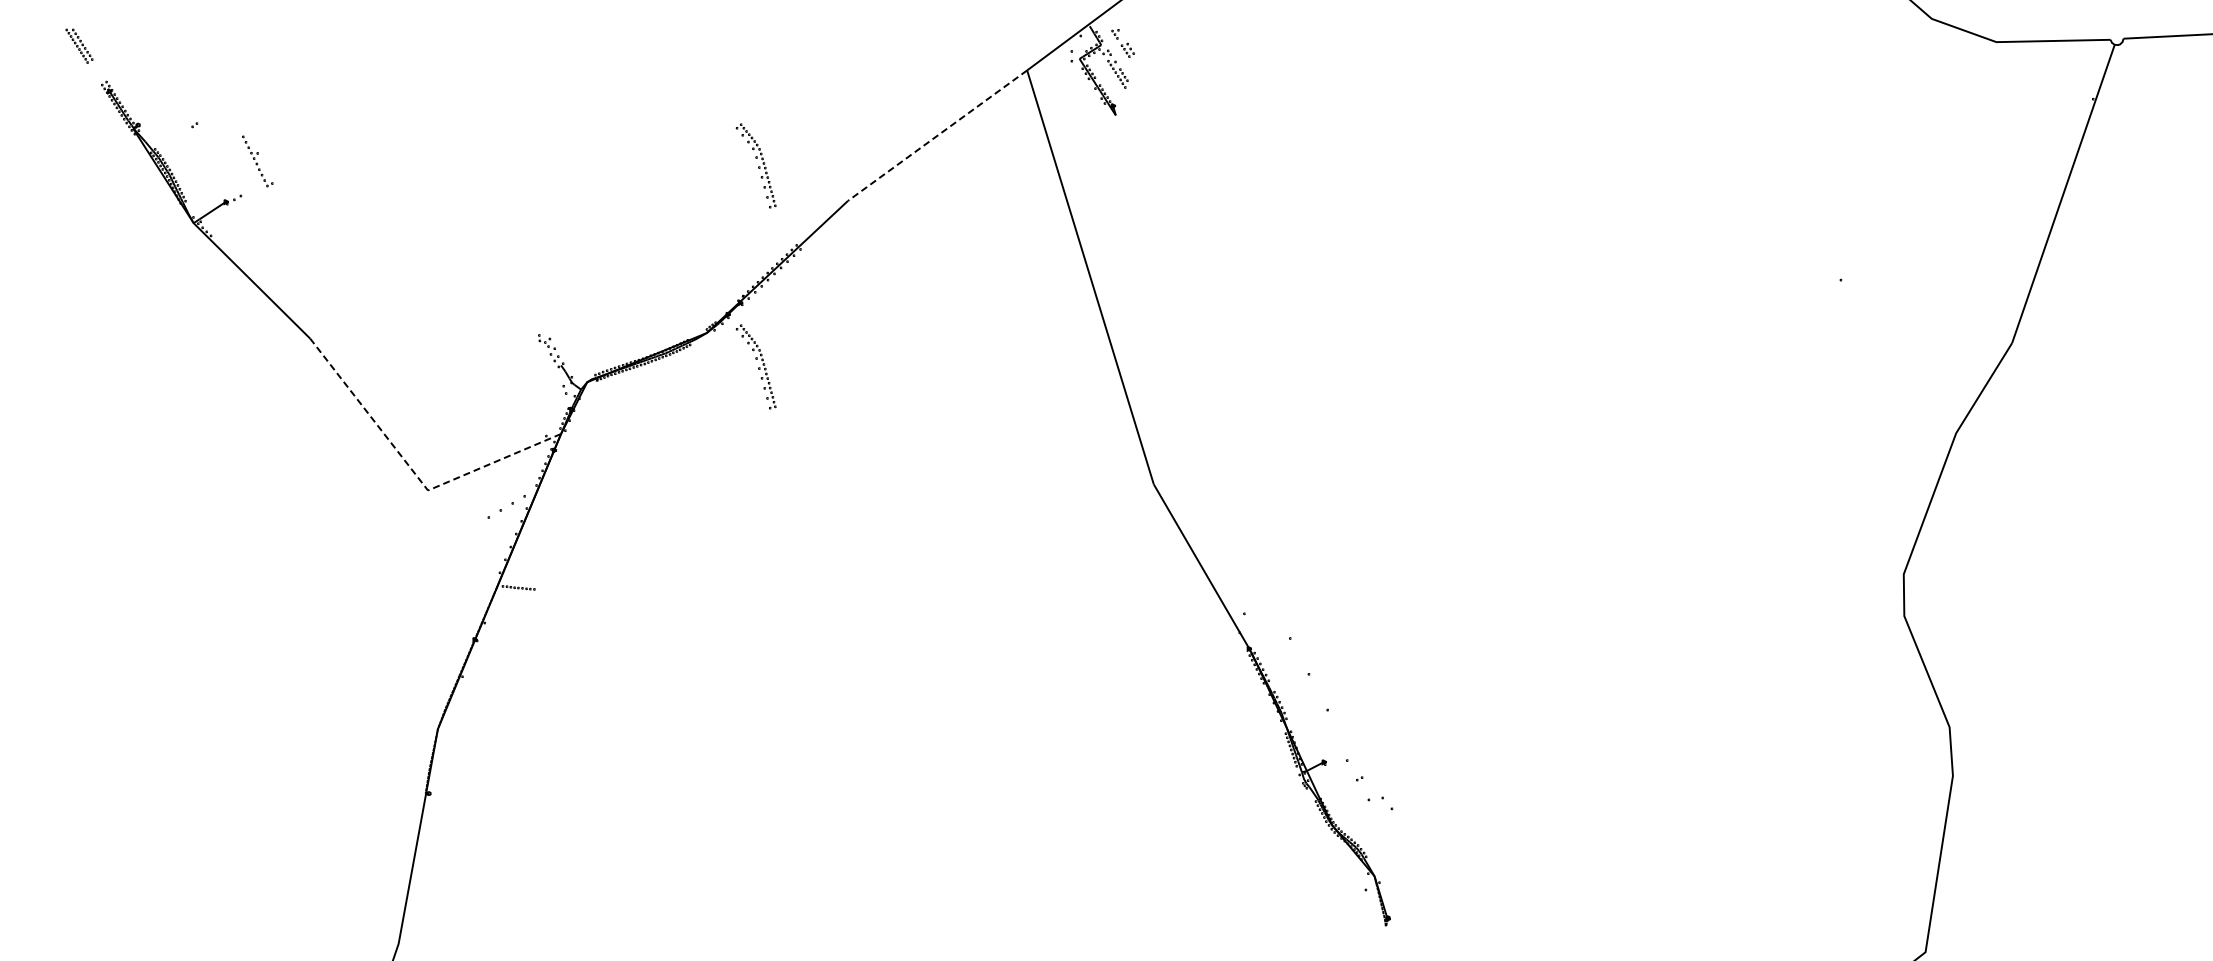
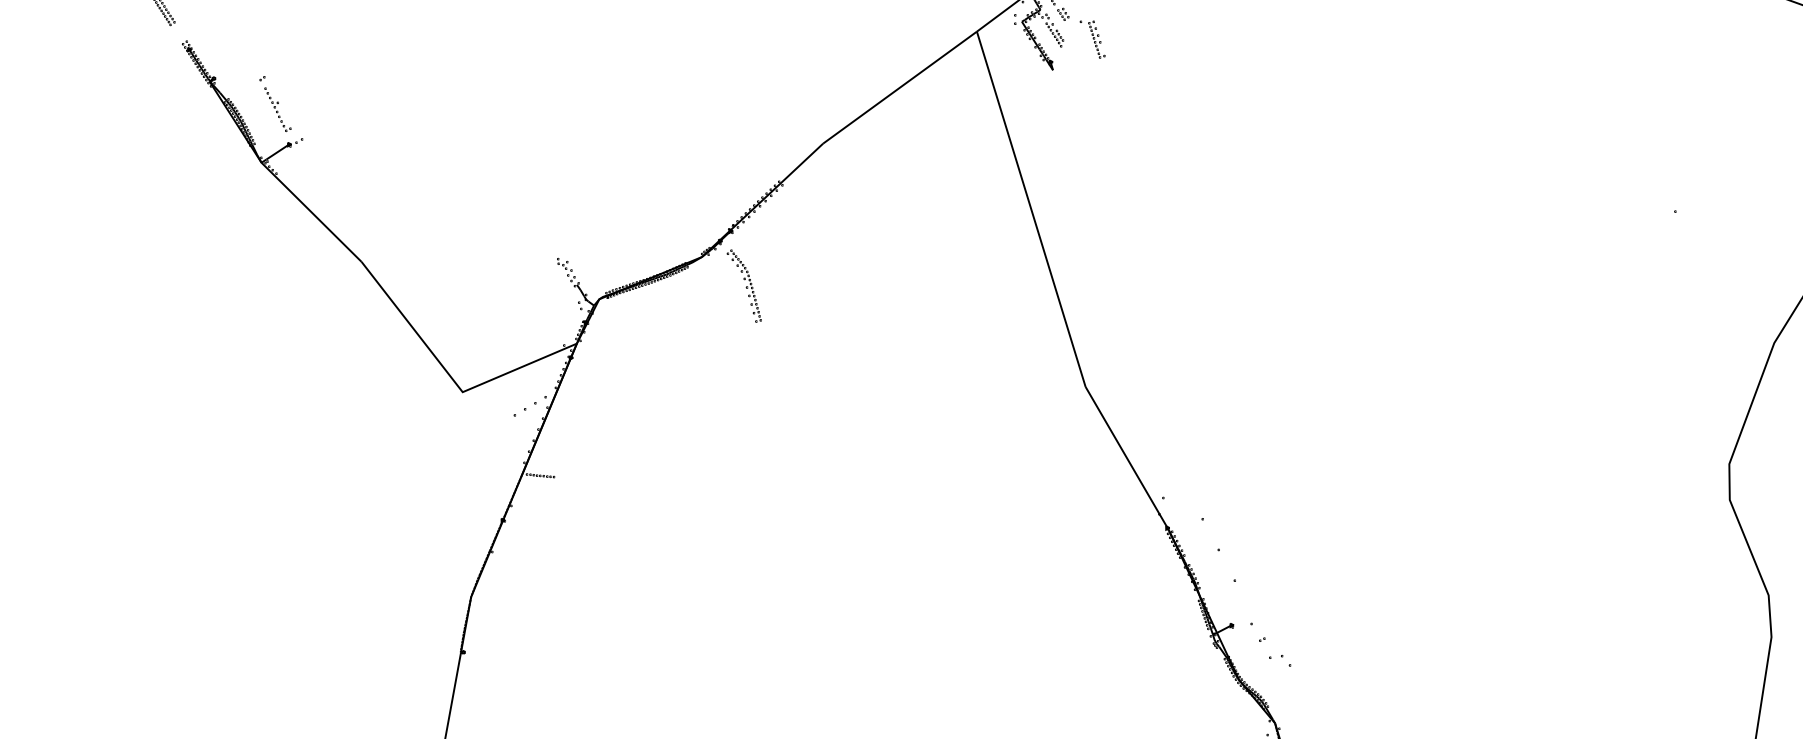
part: (1161, 79) -> (1092, 39), added
line: (937, 135) -> (899, 87), dashed -> solid
part: (257, 161) -> (277, 109), moved
part: (755, 165) -> (743, 113), removed
line: (413, 471) -> (450, 375), dashed -> solid

